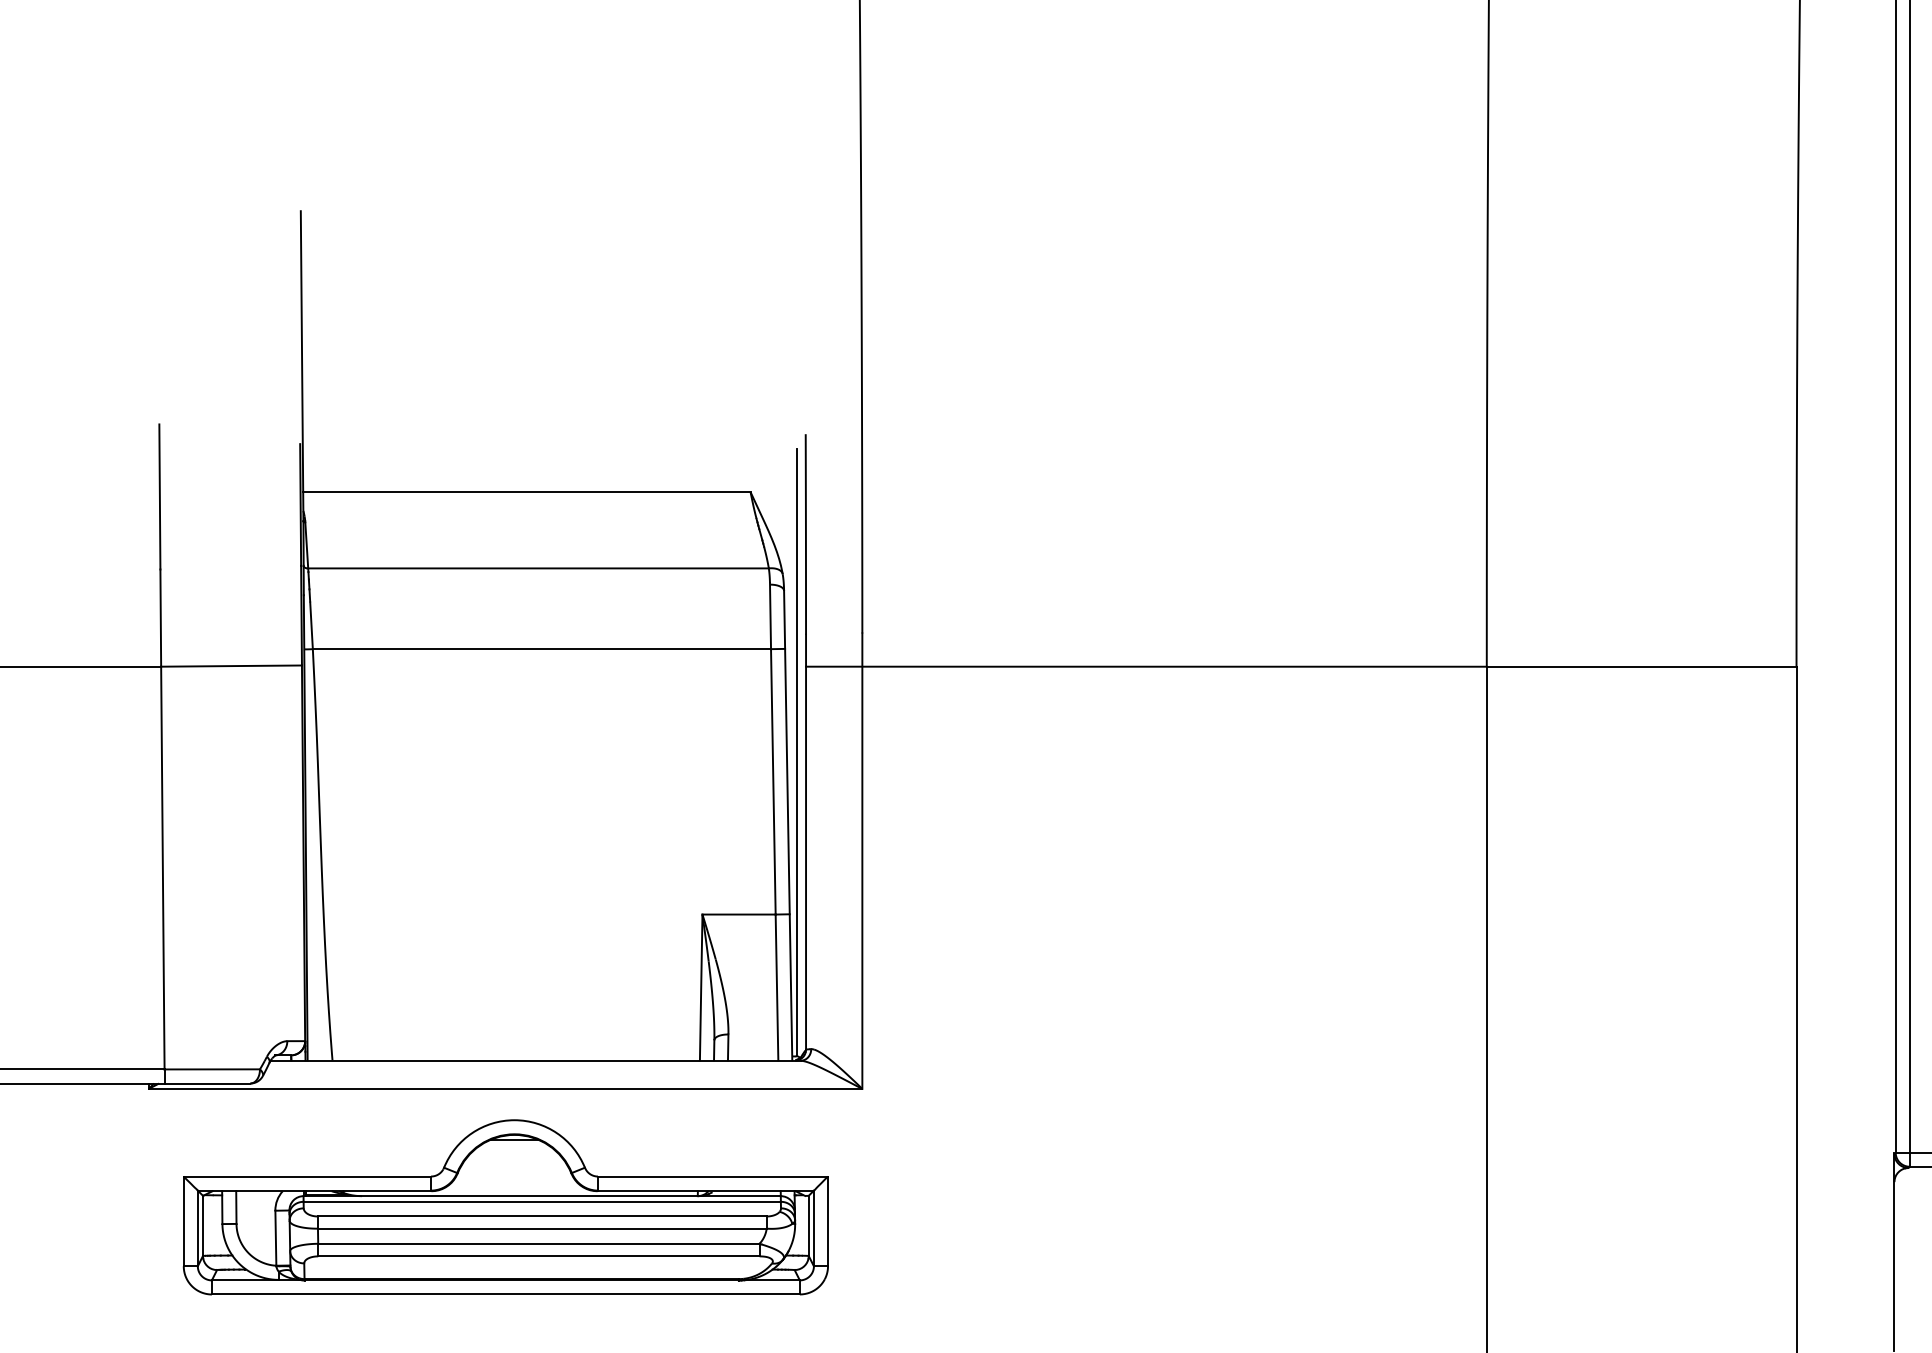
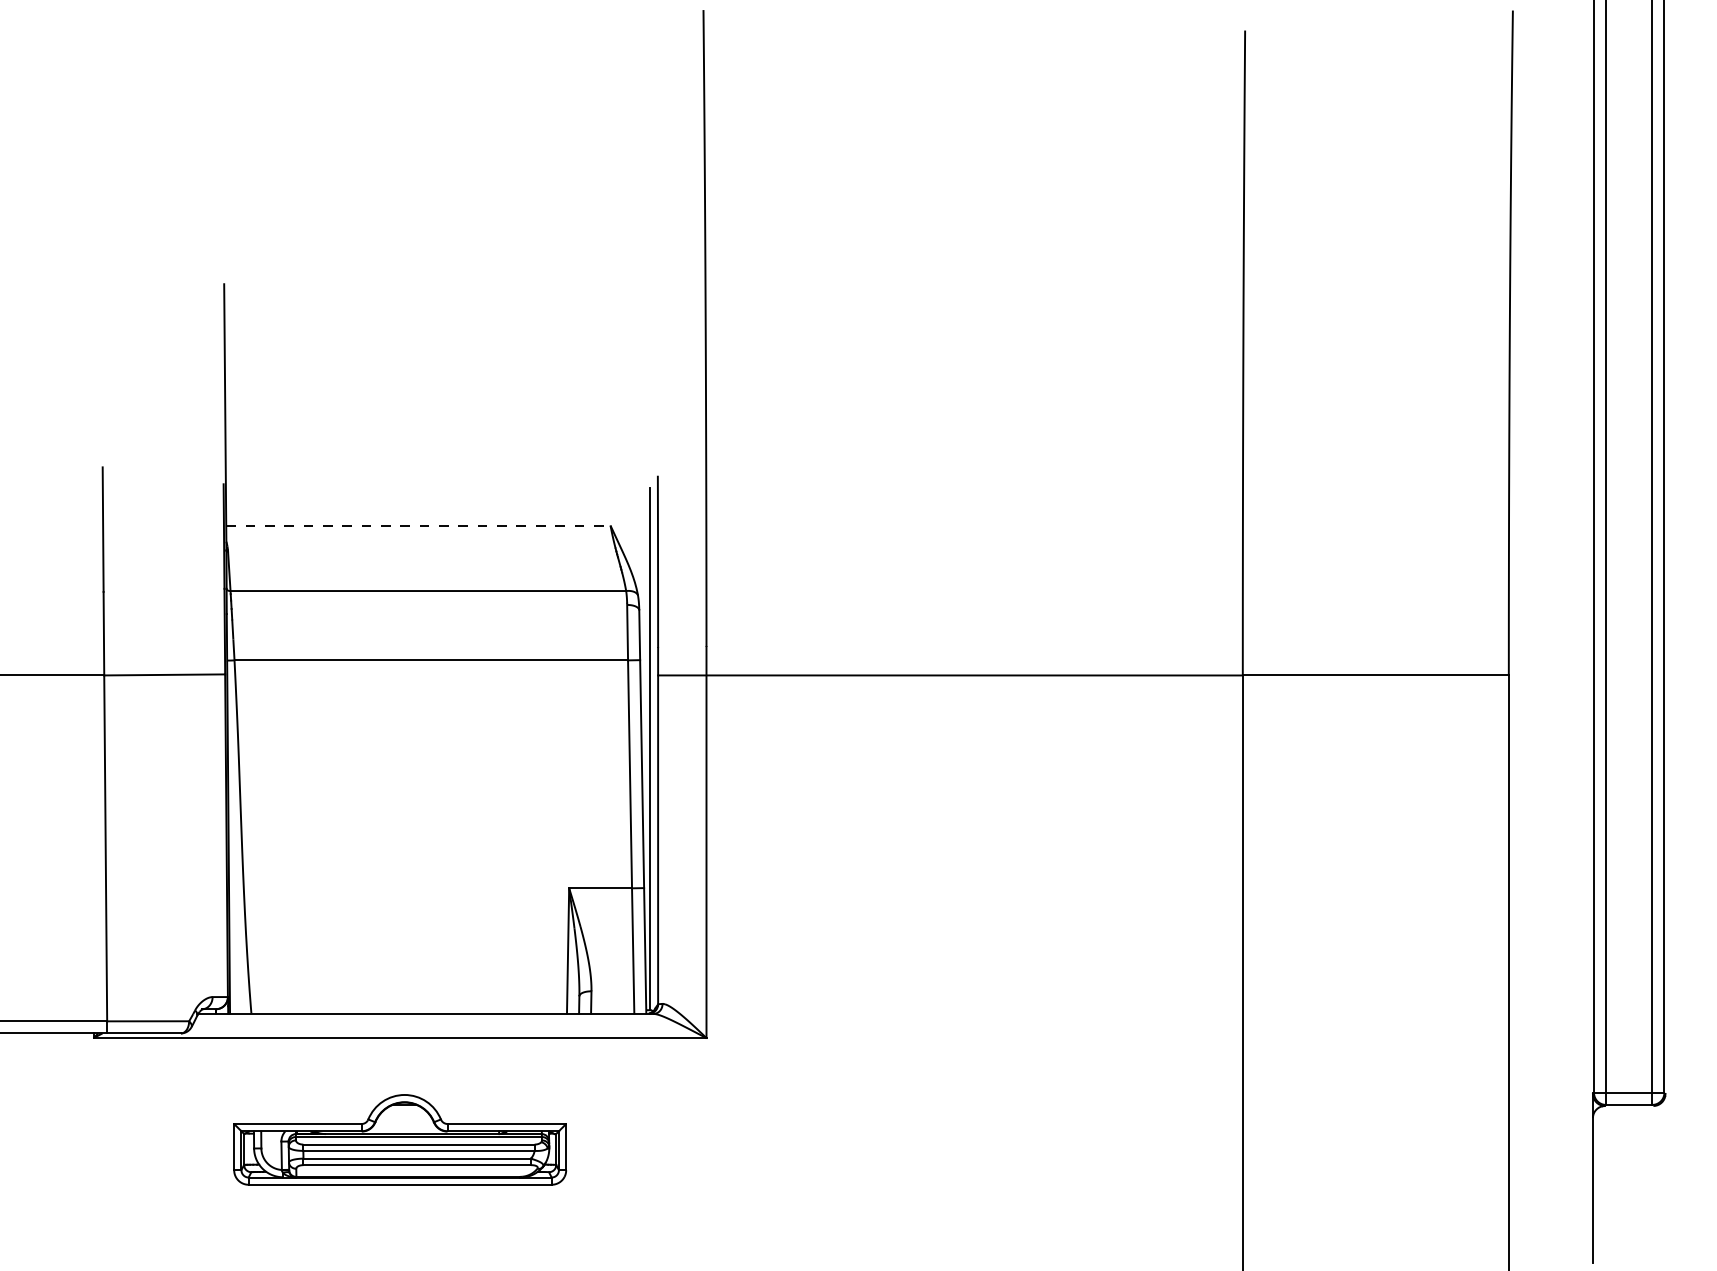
line: (527, 492) -> (418, 525), solid -> dashed
part: (504, 1207) -> (399, 1139), size x0.6

